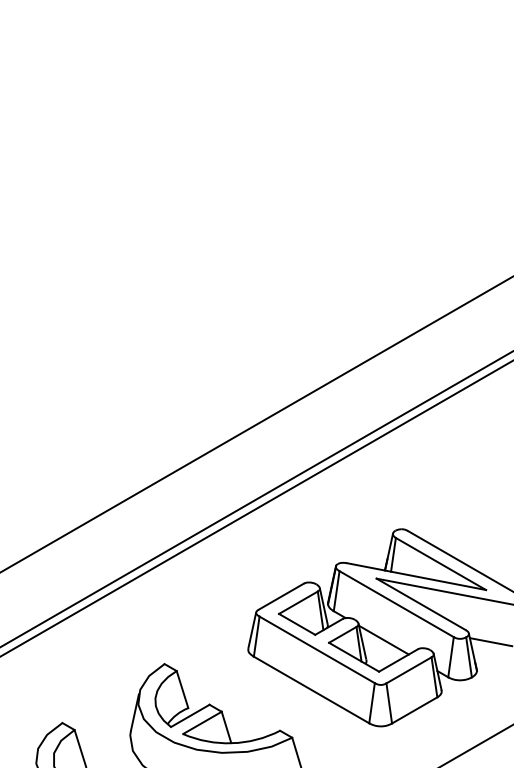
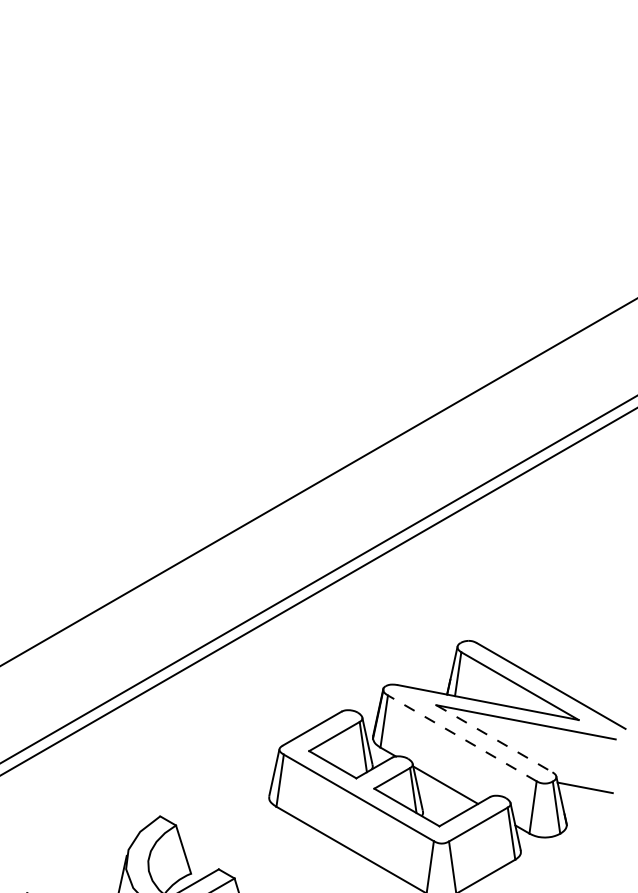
line: (396, 604) -> (462, 738), solid -> dashed
line: (421, 604) -> (494, 738), solid -> dashed

